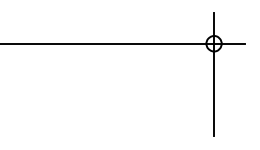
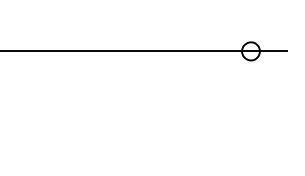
line: (214, 74) -> (251, 87), removed

